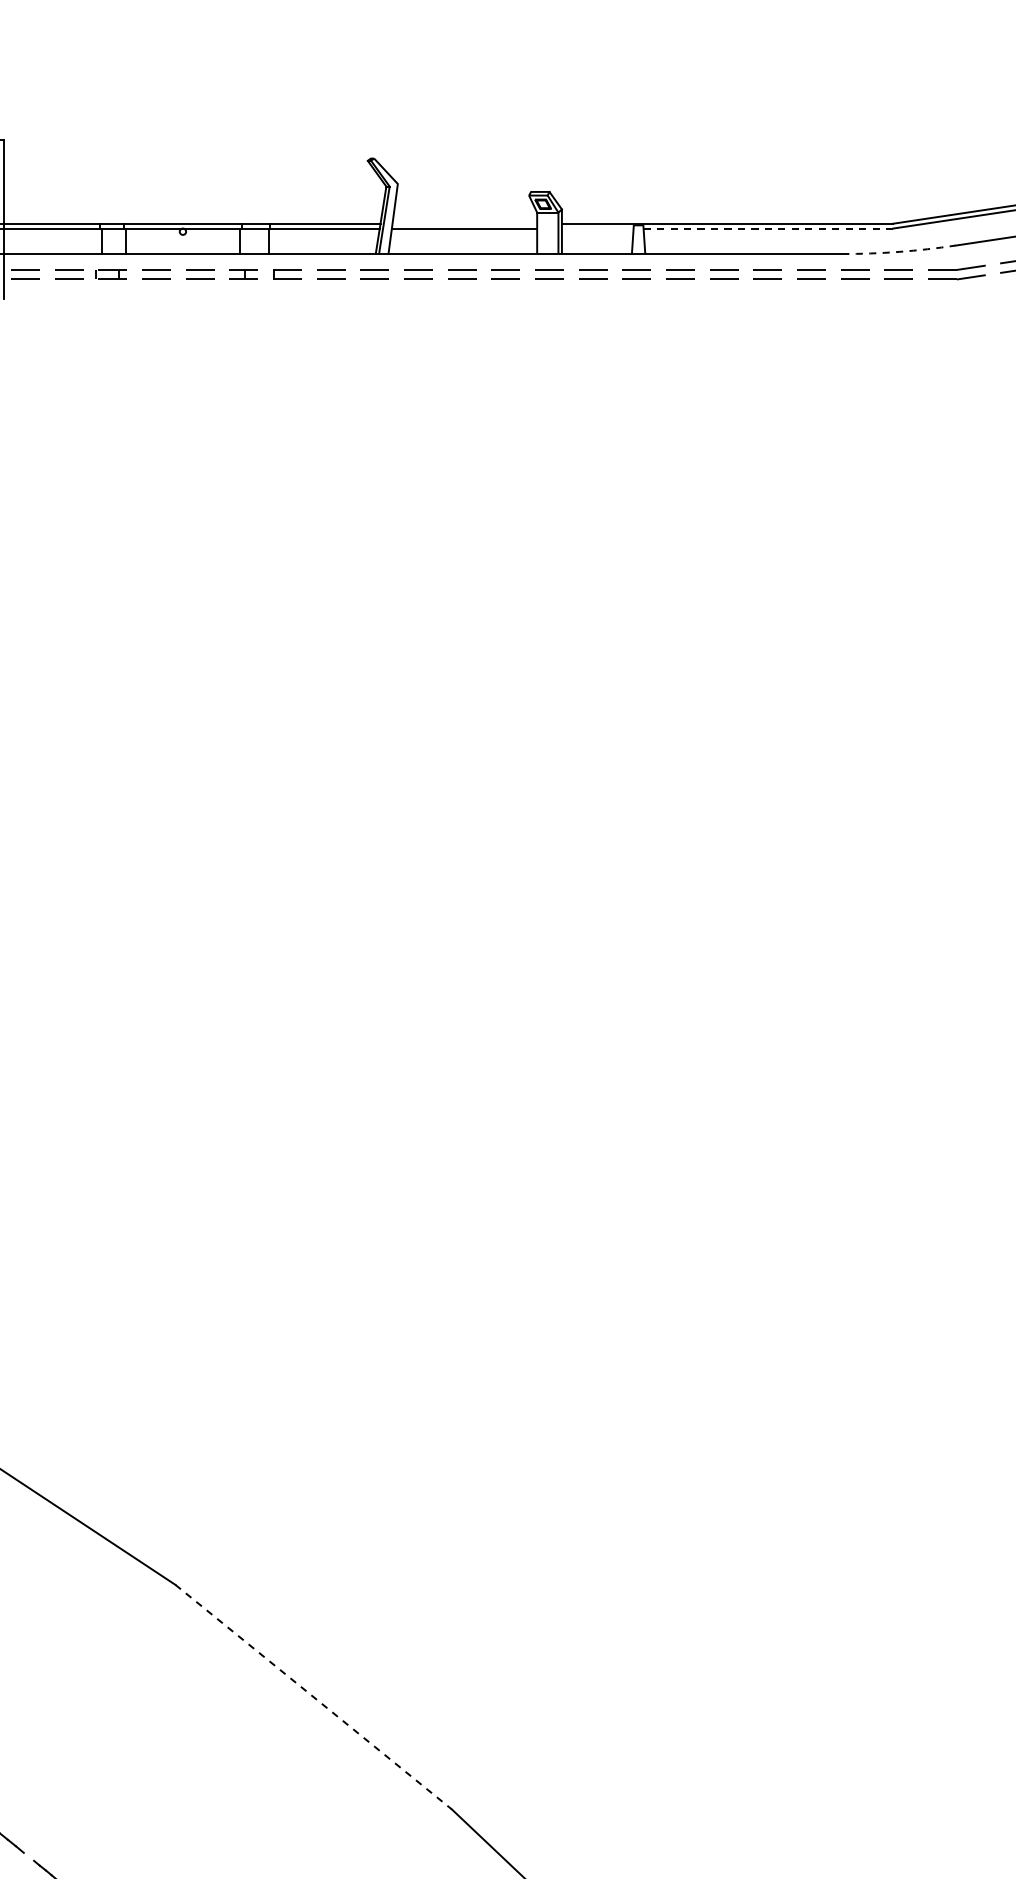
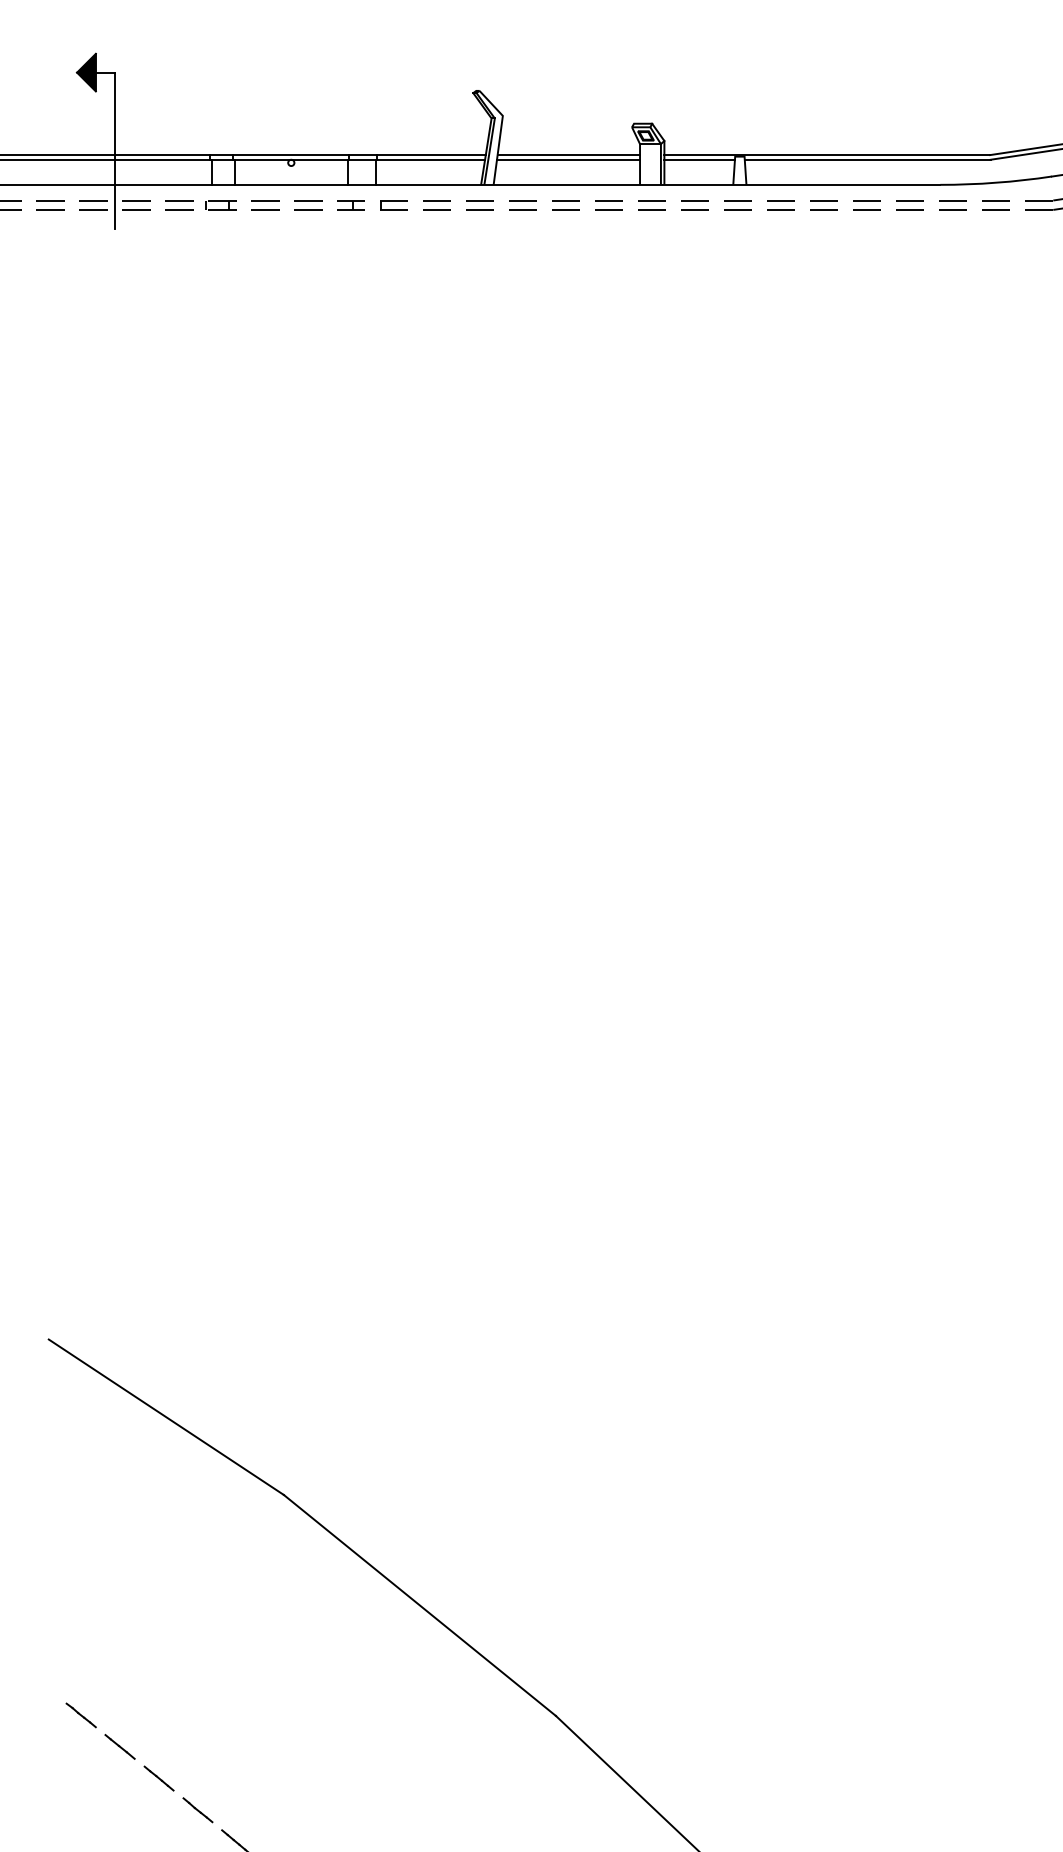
line: (464, 224) -> (568, 155), added
line: (597, 228) -> (699, 159), added
line: (768, 228) -> (867, 159), dashed -> solid
arc: (899, 251) -> (996, 182), dashed -> solid
line: (314, 1697) -> (420, 1605), dashed -> solid

